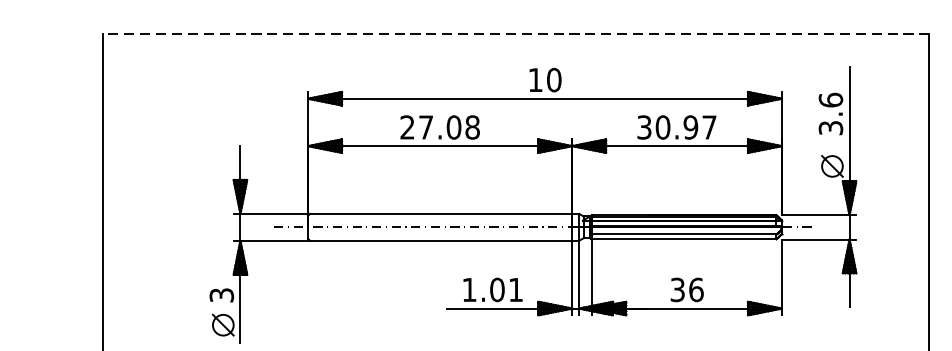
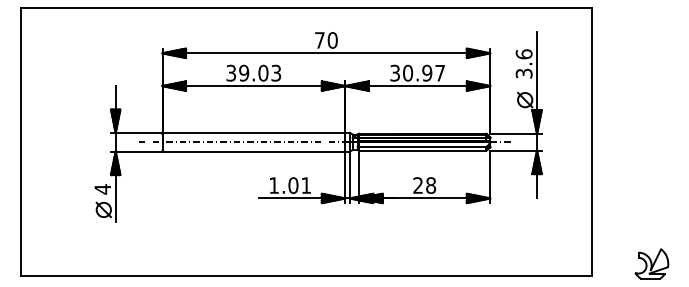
line: (516, 33) -> (306, 8), dashed -> solid
text: (535, 80) -> (319, 40), 10 -> 70
text: (439, 126) -> (253, 72), 27.08 -> 39.03
text: (686, 289) -> (424, 185), 36 -> 28
text: (221, 295) -> (102, 189), 3 -> 4

